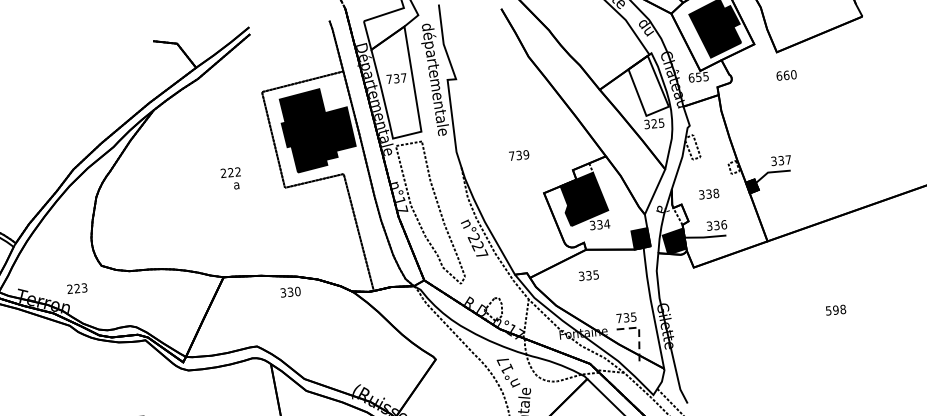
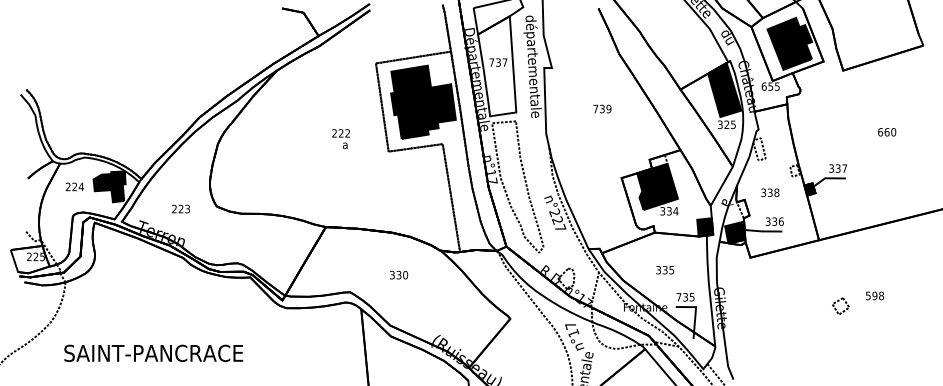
text: (787, 75) -> (887, 132), moved
fill: (648, 86) -> (724, 90), added
text: (519, 154) -> (602, 108), moved
text: (589, 274) -> (665, 269), moved
text: (77, 287) -> (181, 208), moved
text: (291, 291) -> (399, 274), moved
text: (835, 309) -> (874, 295), moved
part: (797, 310) -> (840, 305), added
line: (638, 333) -> (695, 312), dashed -> solid

